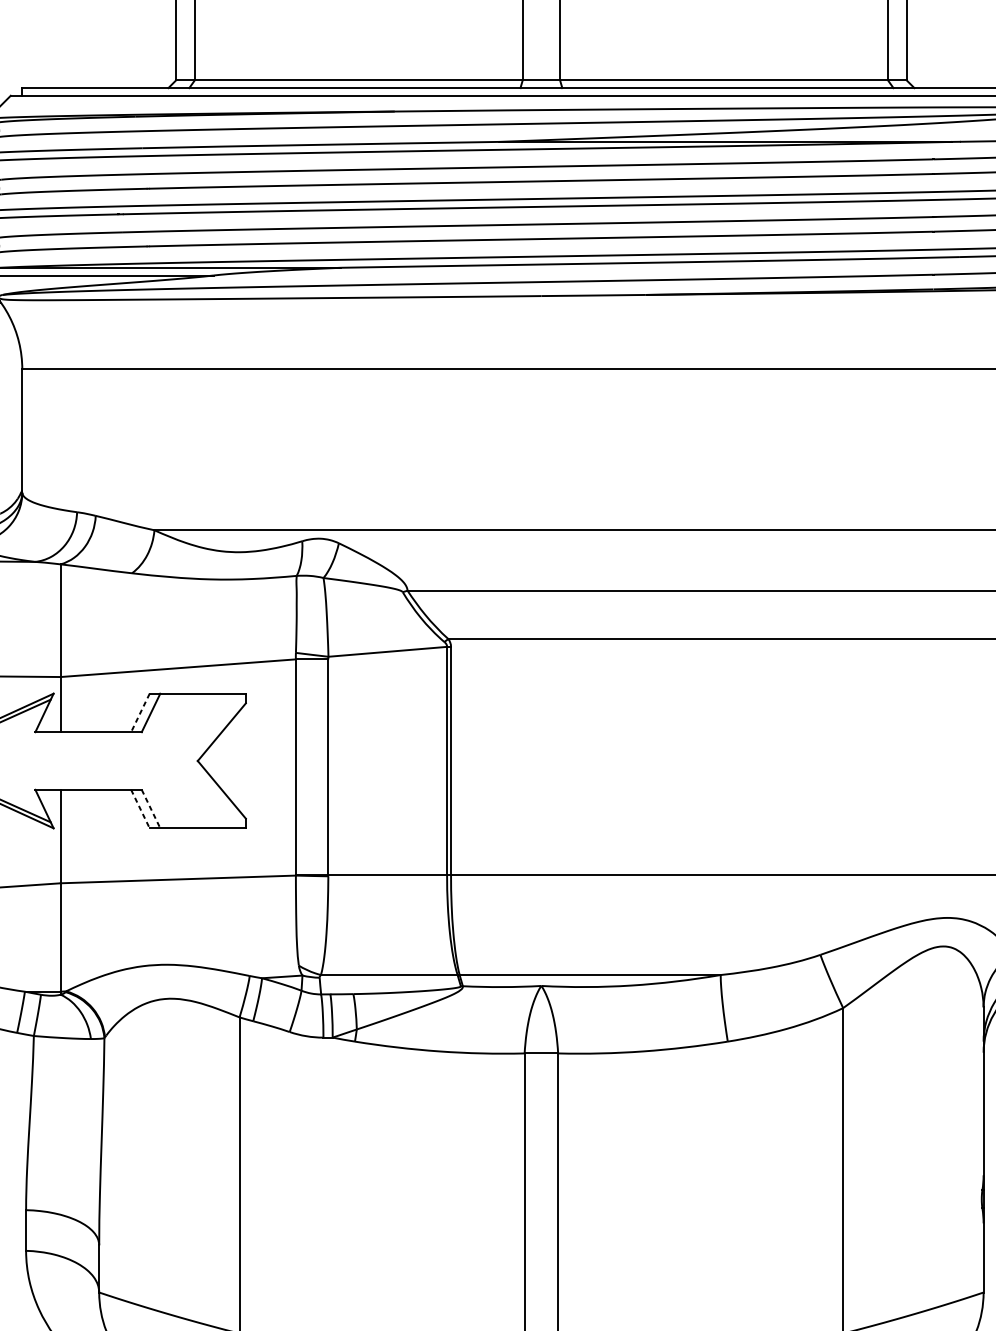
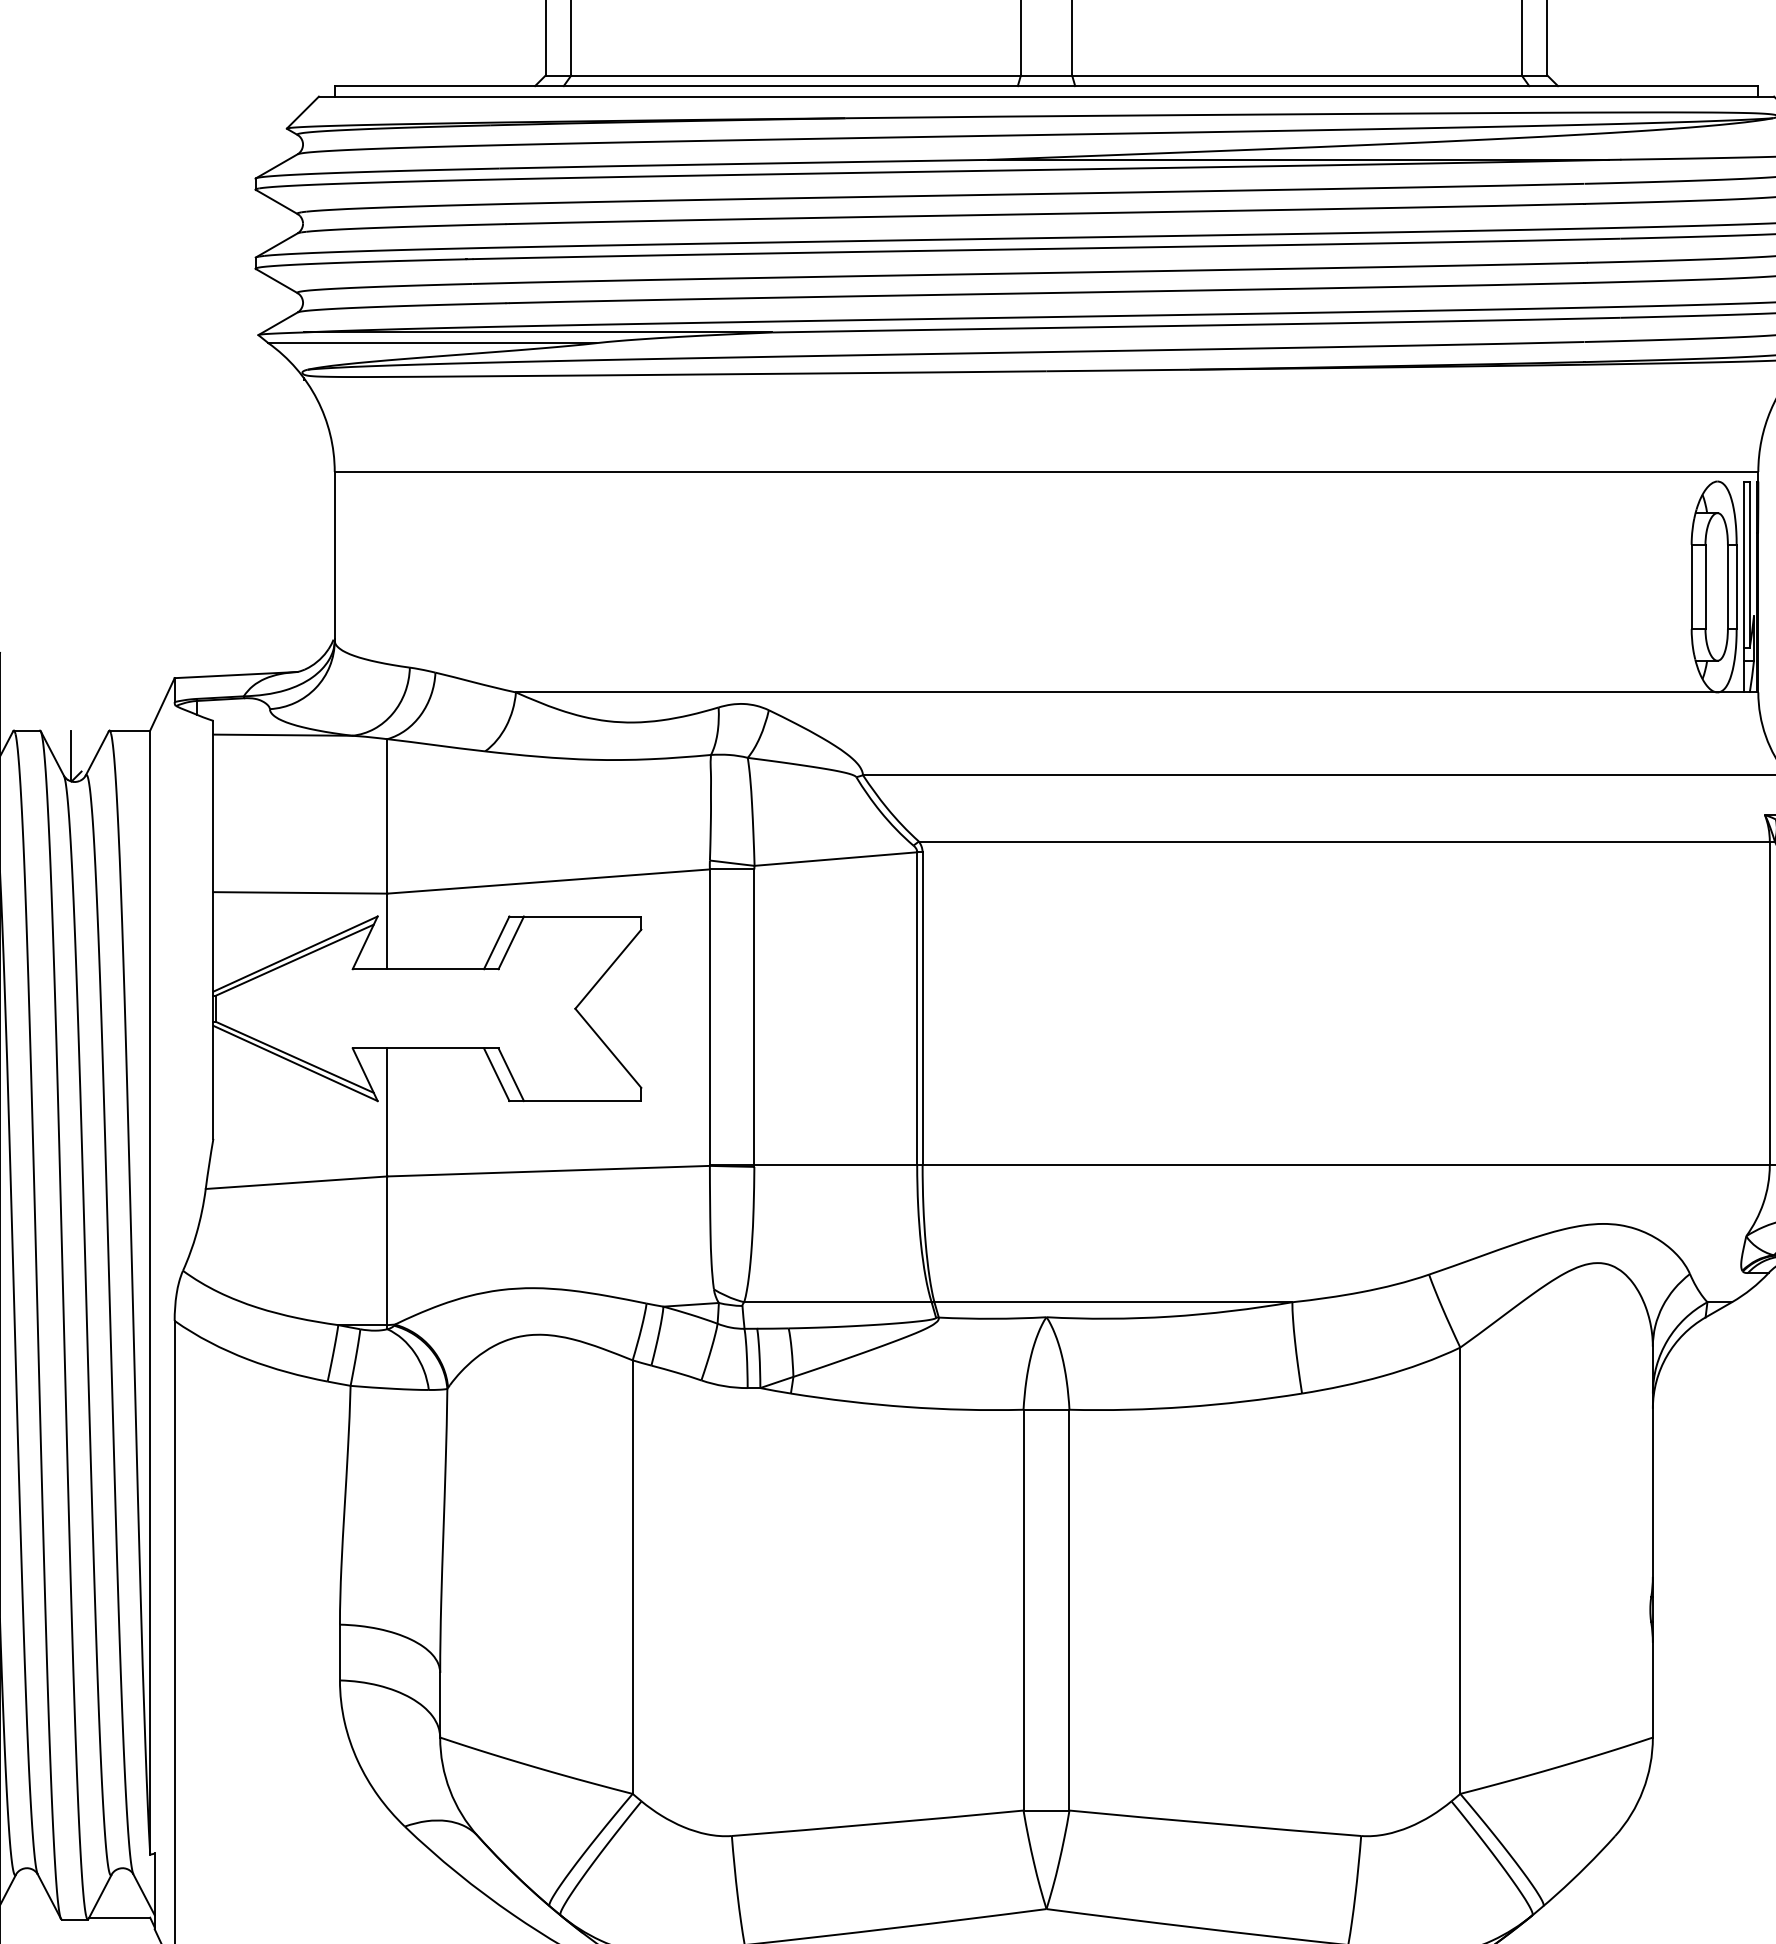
line: (140, 713) -> (496, 943), dashed -> solid
line: (140, 809) -> (496, 1075), dashed -> solid
line: (151, 809) -> (511, 1075), dashed -> solid

